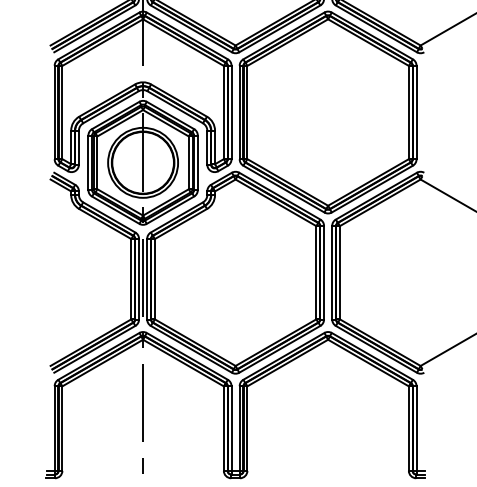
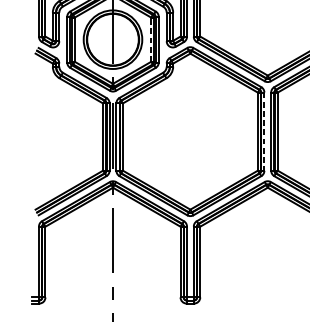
line: (188, 162) -> (150, 39), solid -> dashed
line: (324, 272) -> (264, 131), solid -> dashed

